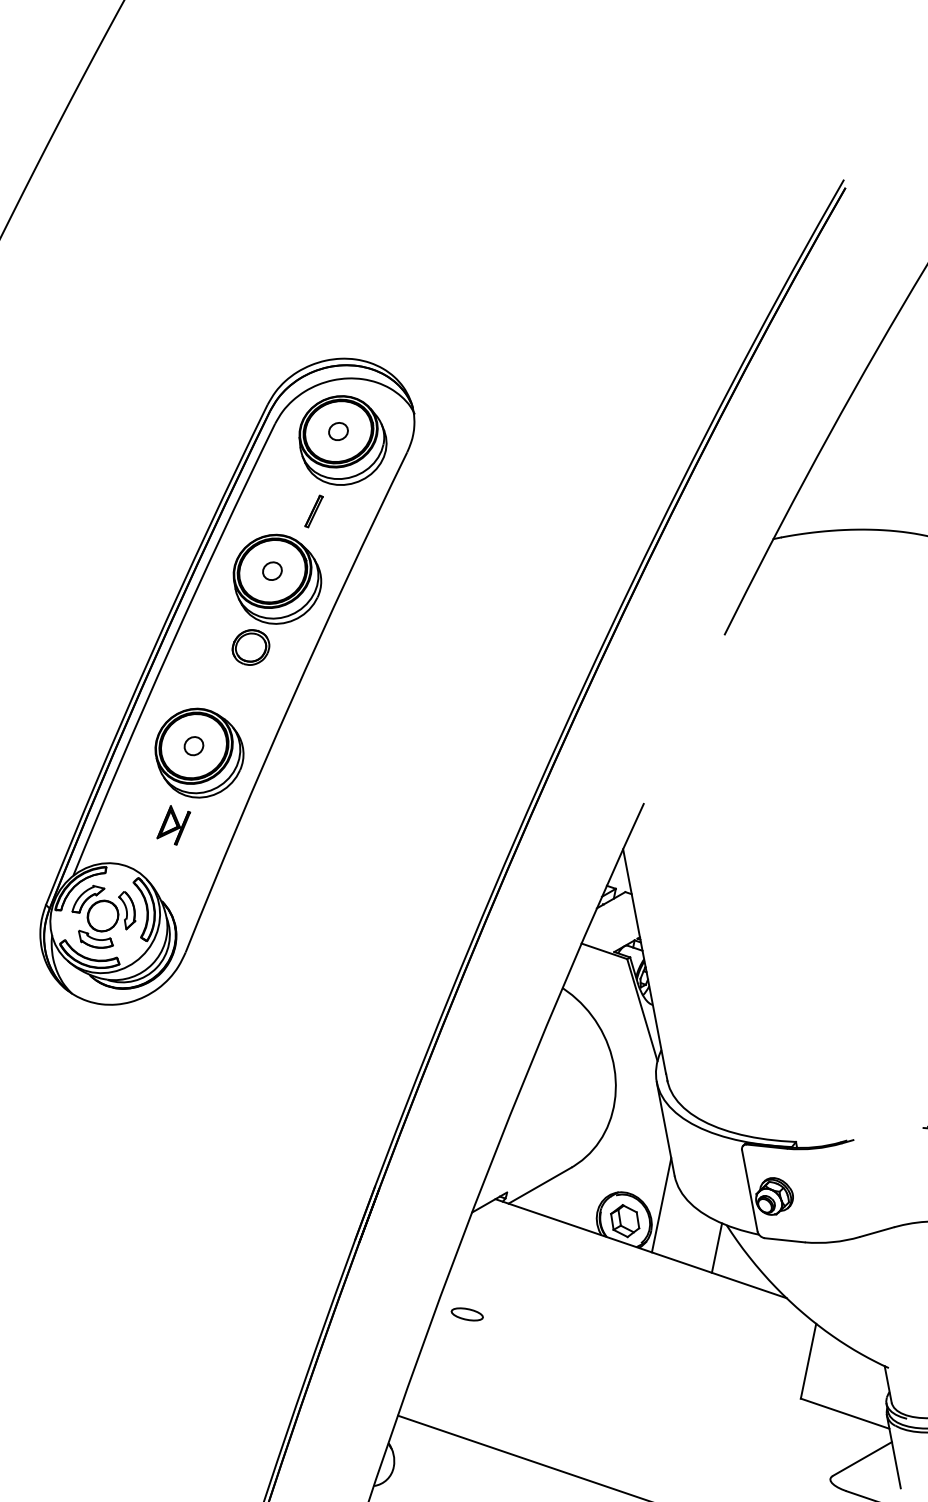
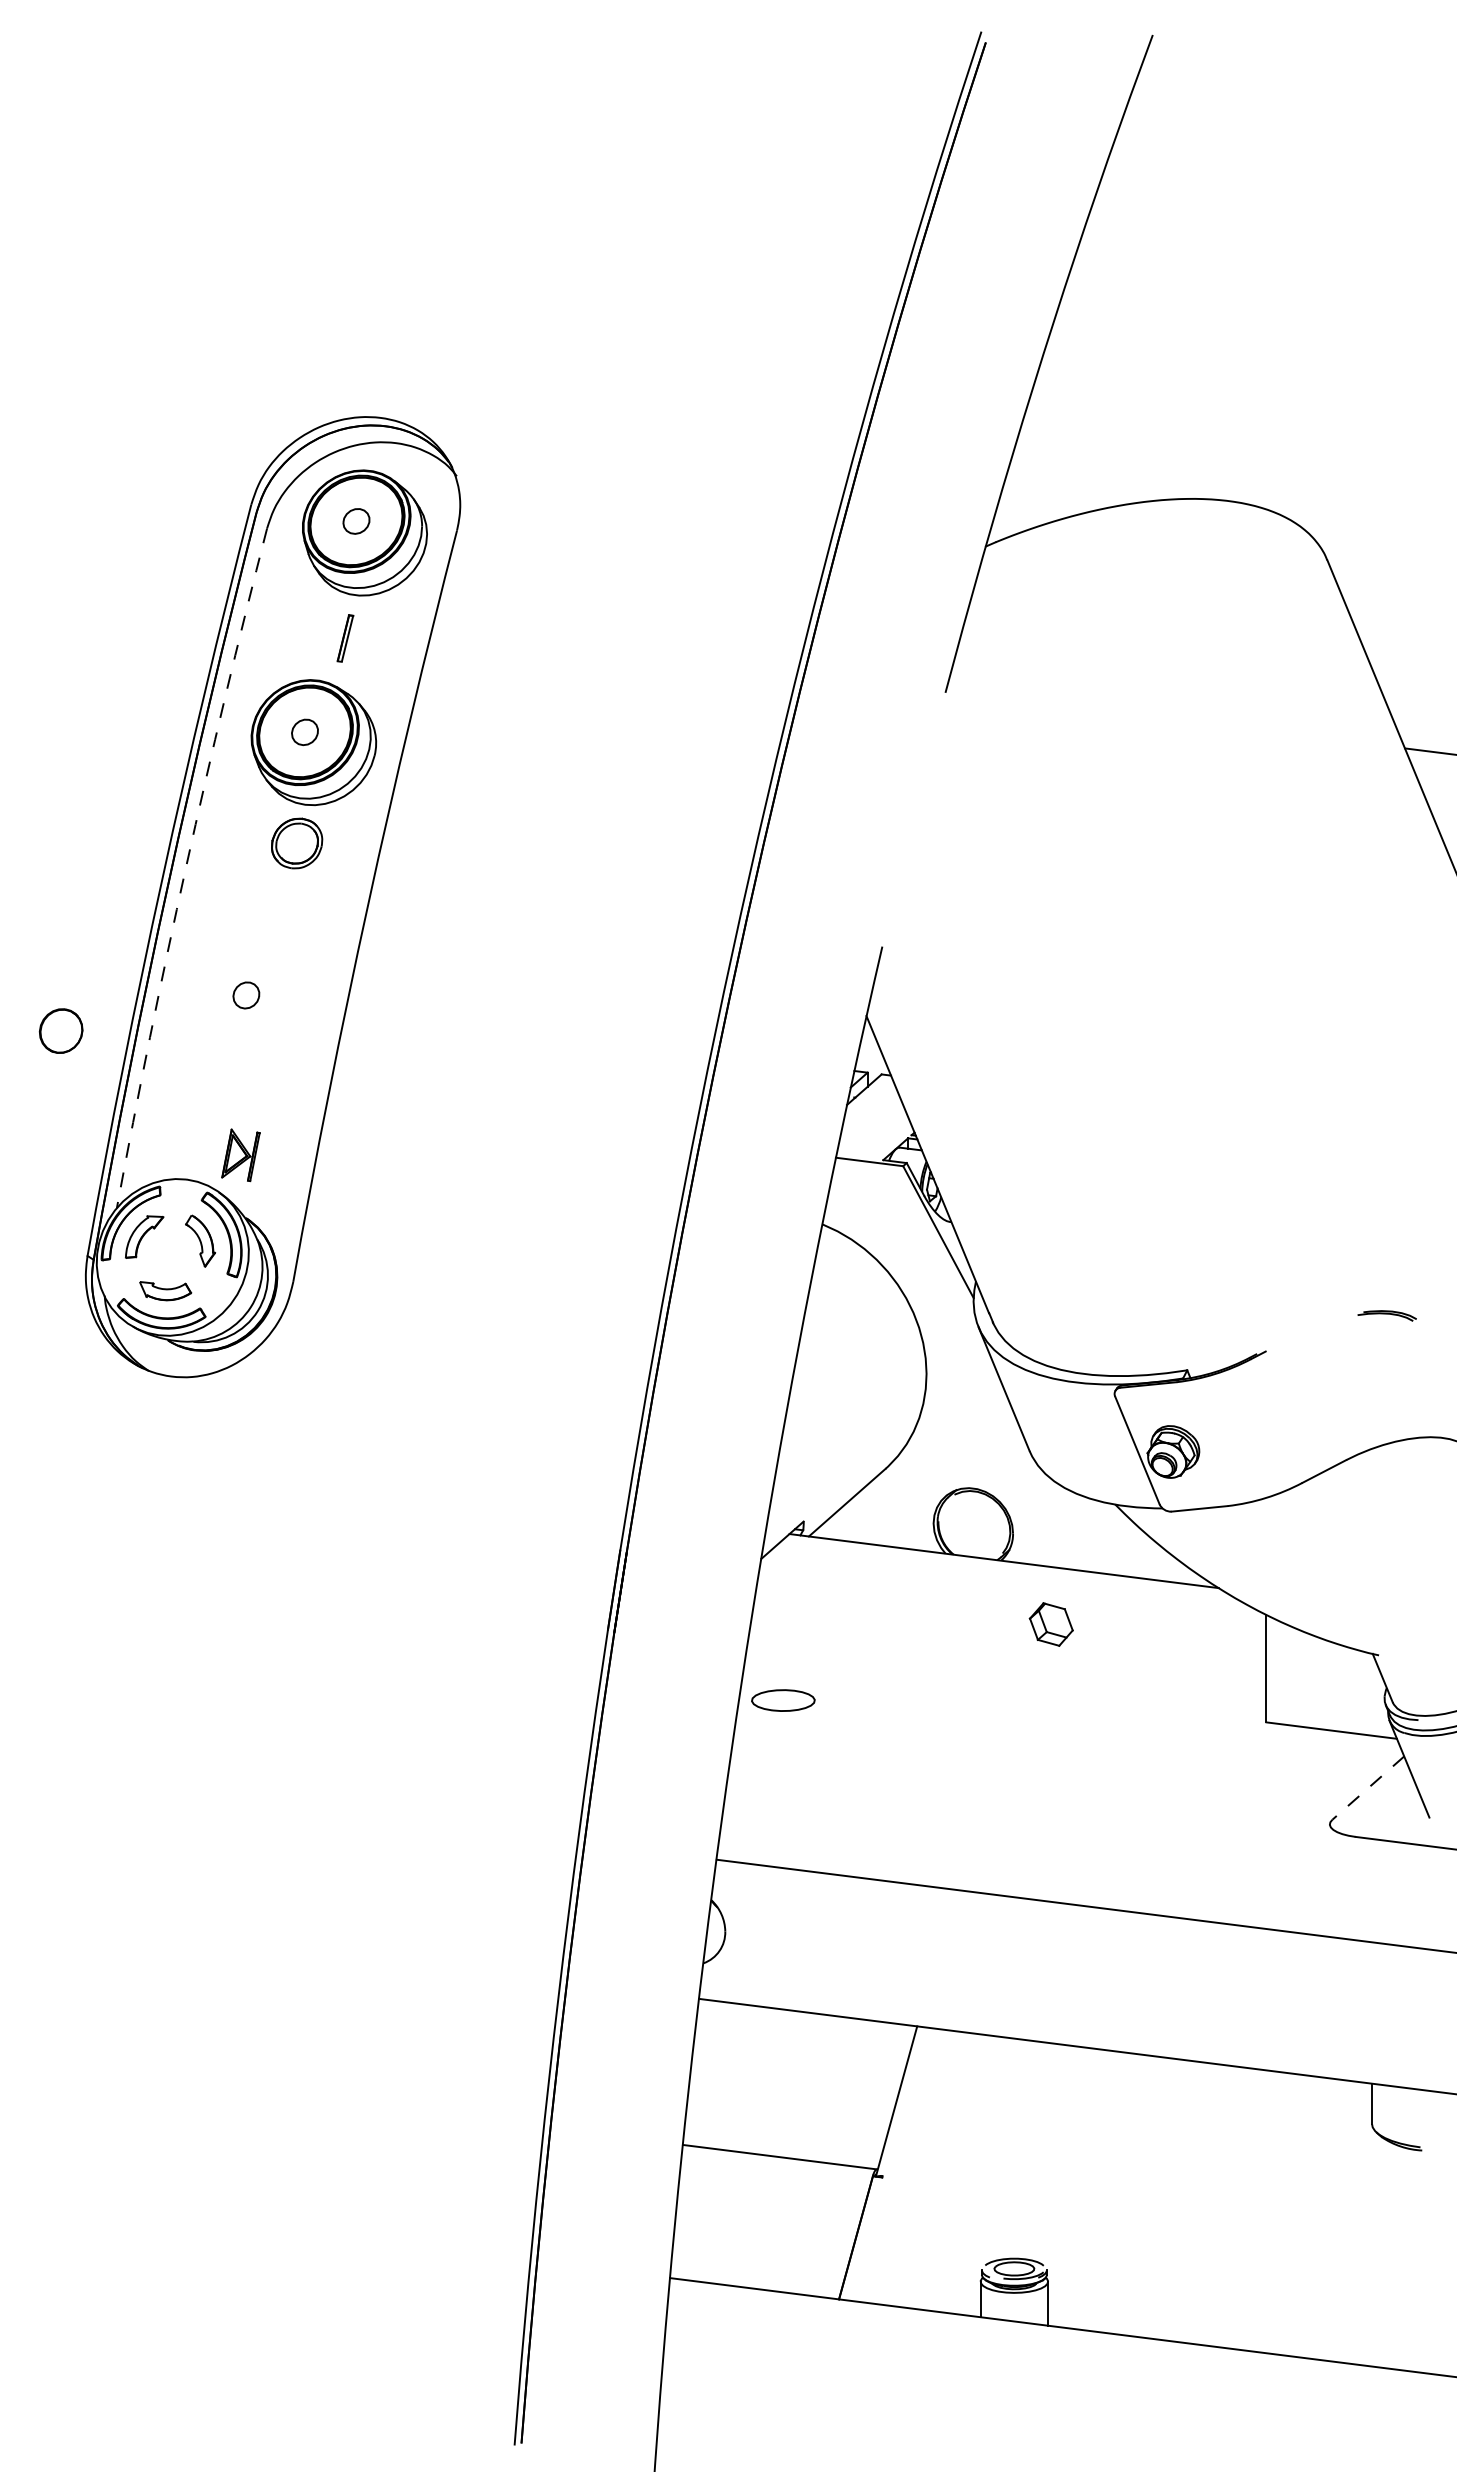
arc: (170, 648) -> (186, 867), solid -> dashed
part: (199, 753) -> (255, 1003), removed
part: (173, 825) -> (240, 1155), moved
part: (102, 915) -> (60, 1030), moved
line: (661, 1205) -> (1020, 1495), removed
part: (624, 1220) -> (1050, 1624), moved
line: (717, 1247) -> (1108, 1538), removed
part: (467, 1314) -> (783, 1700), size x1.4
line: (862, 1459) -> (1368, 1788), solid -> dashed

